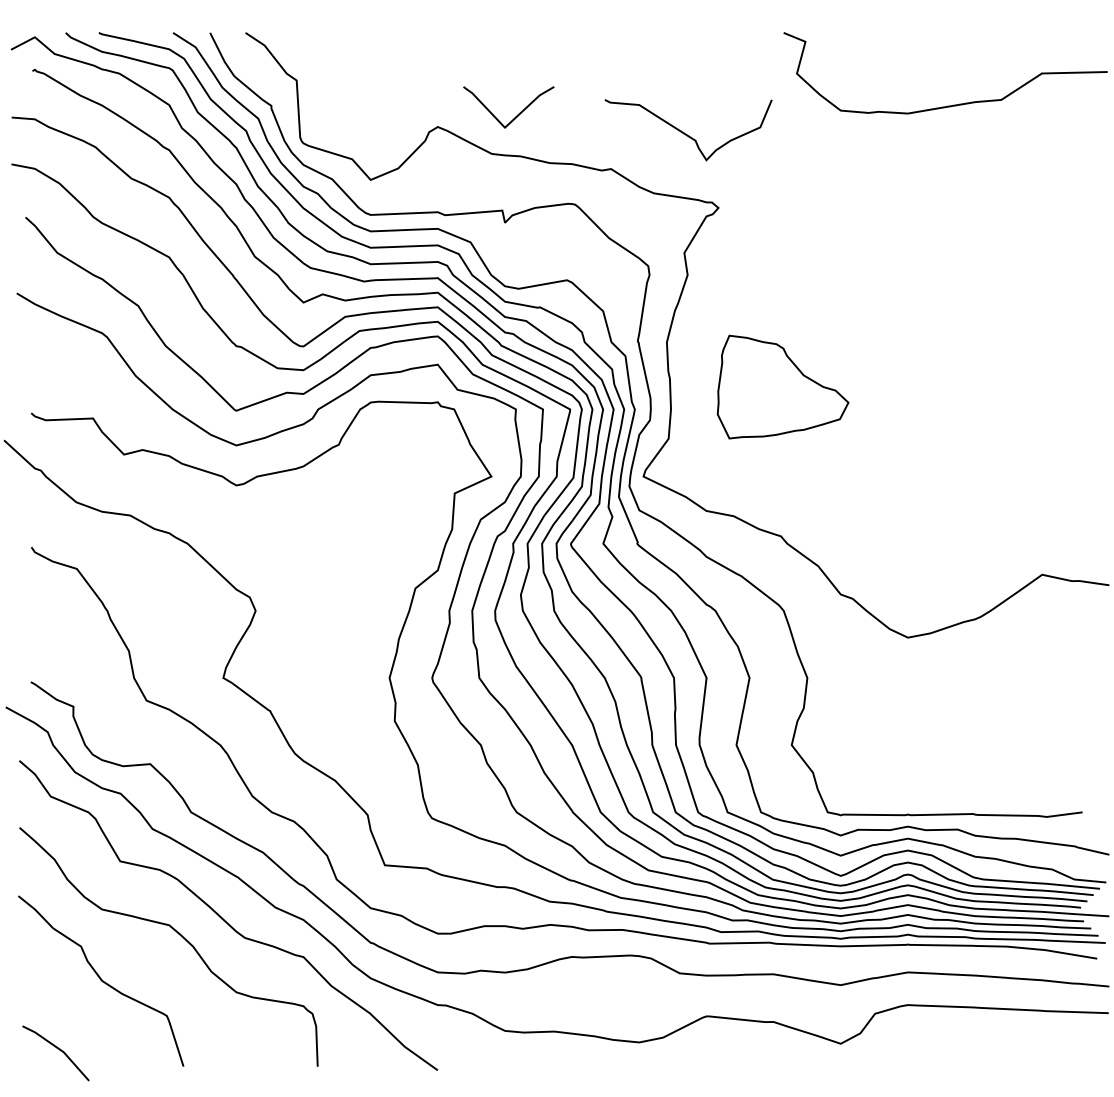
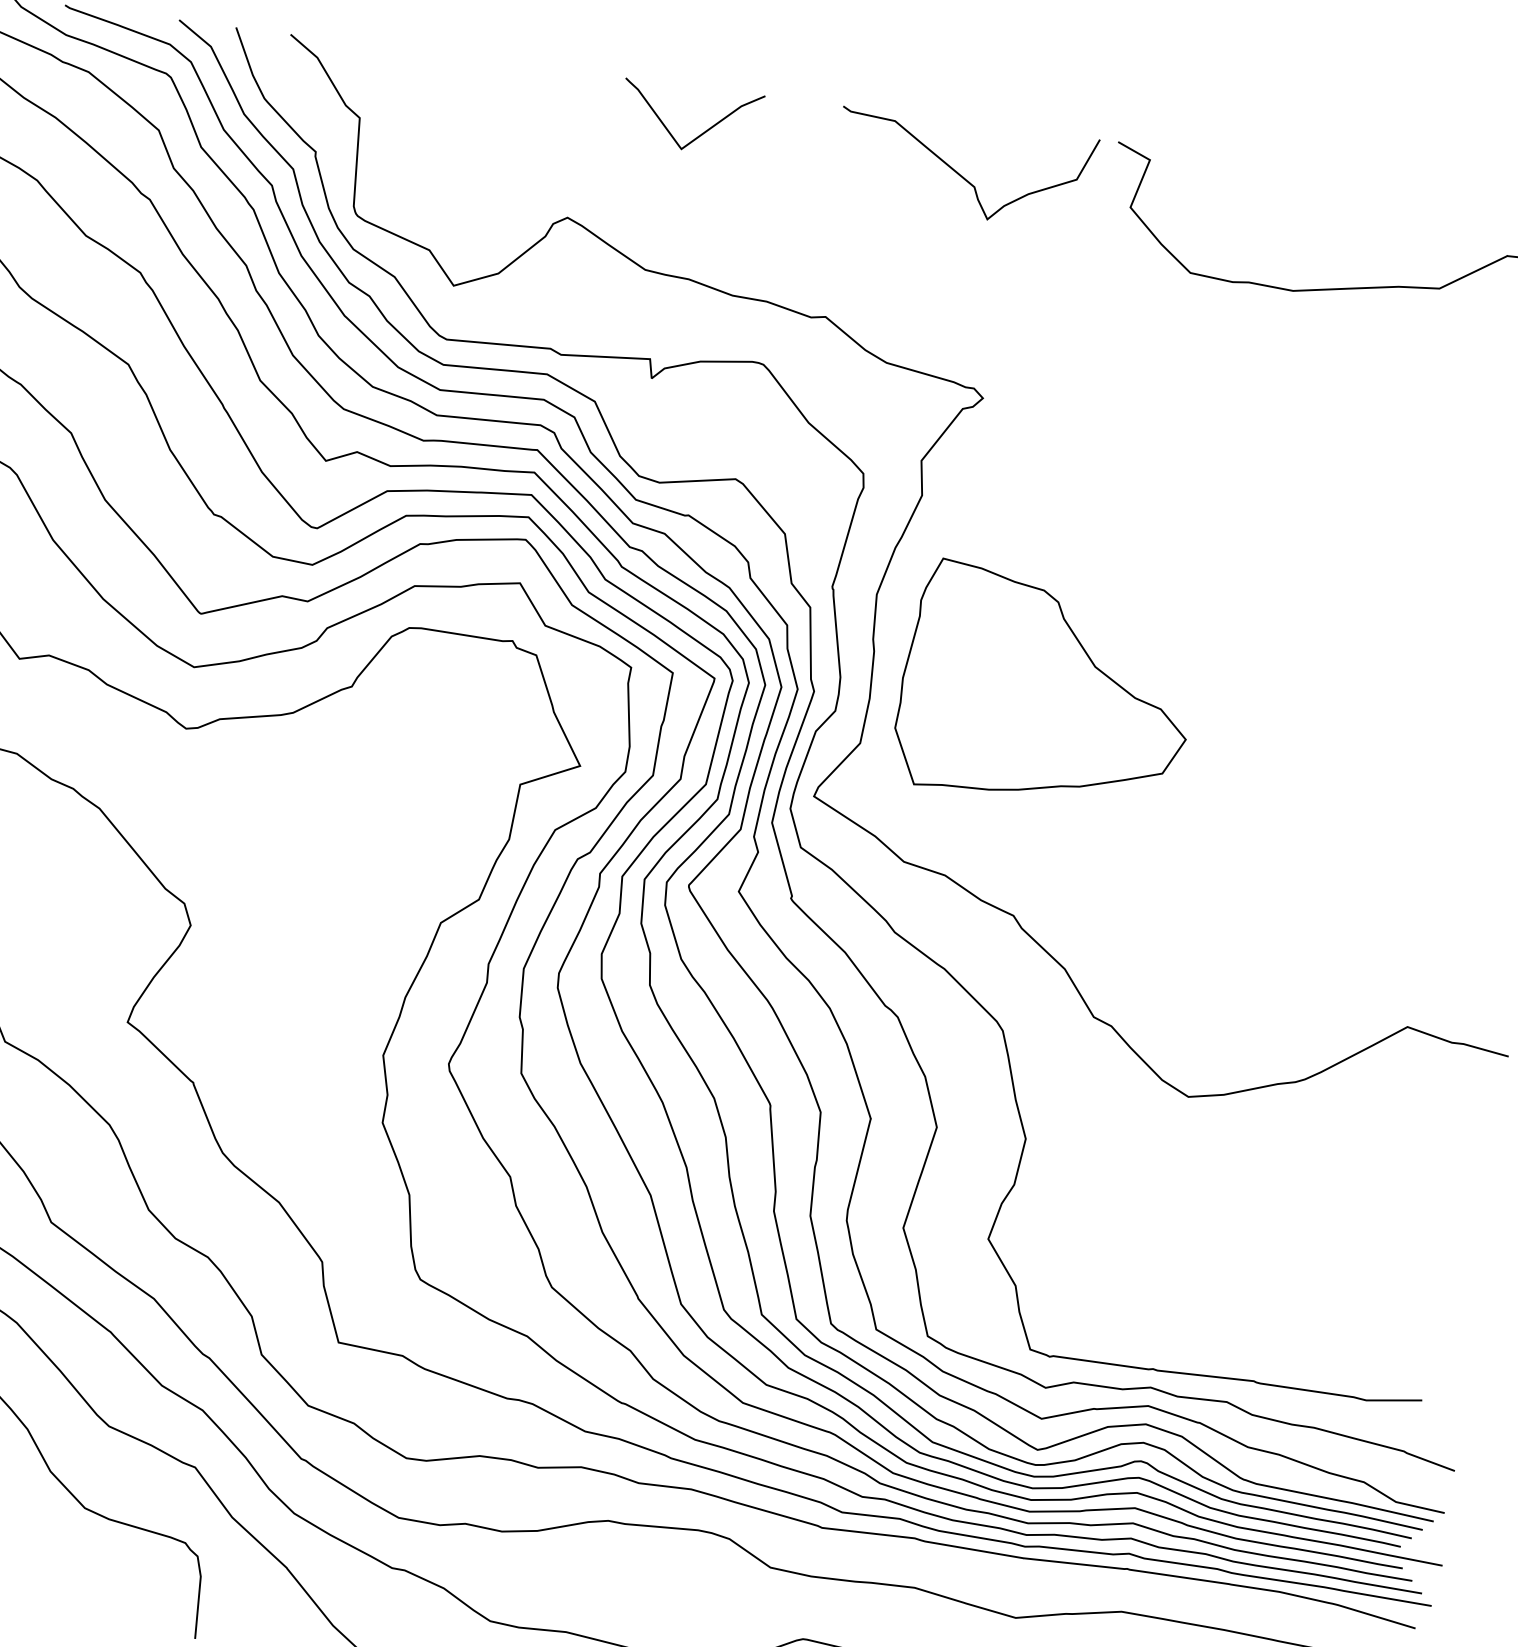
curve: (516, 115) -> (701, 132), moved
curve: (686, 133) -> (962, 174), moved
part: (782, 386) -> (1045, 685), size x1.43

